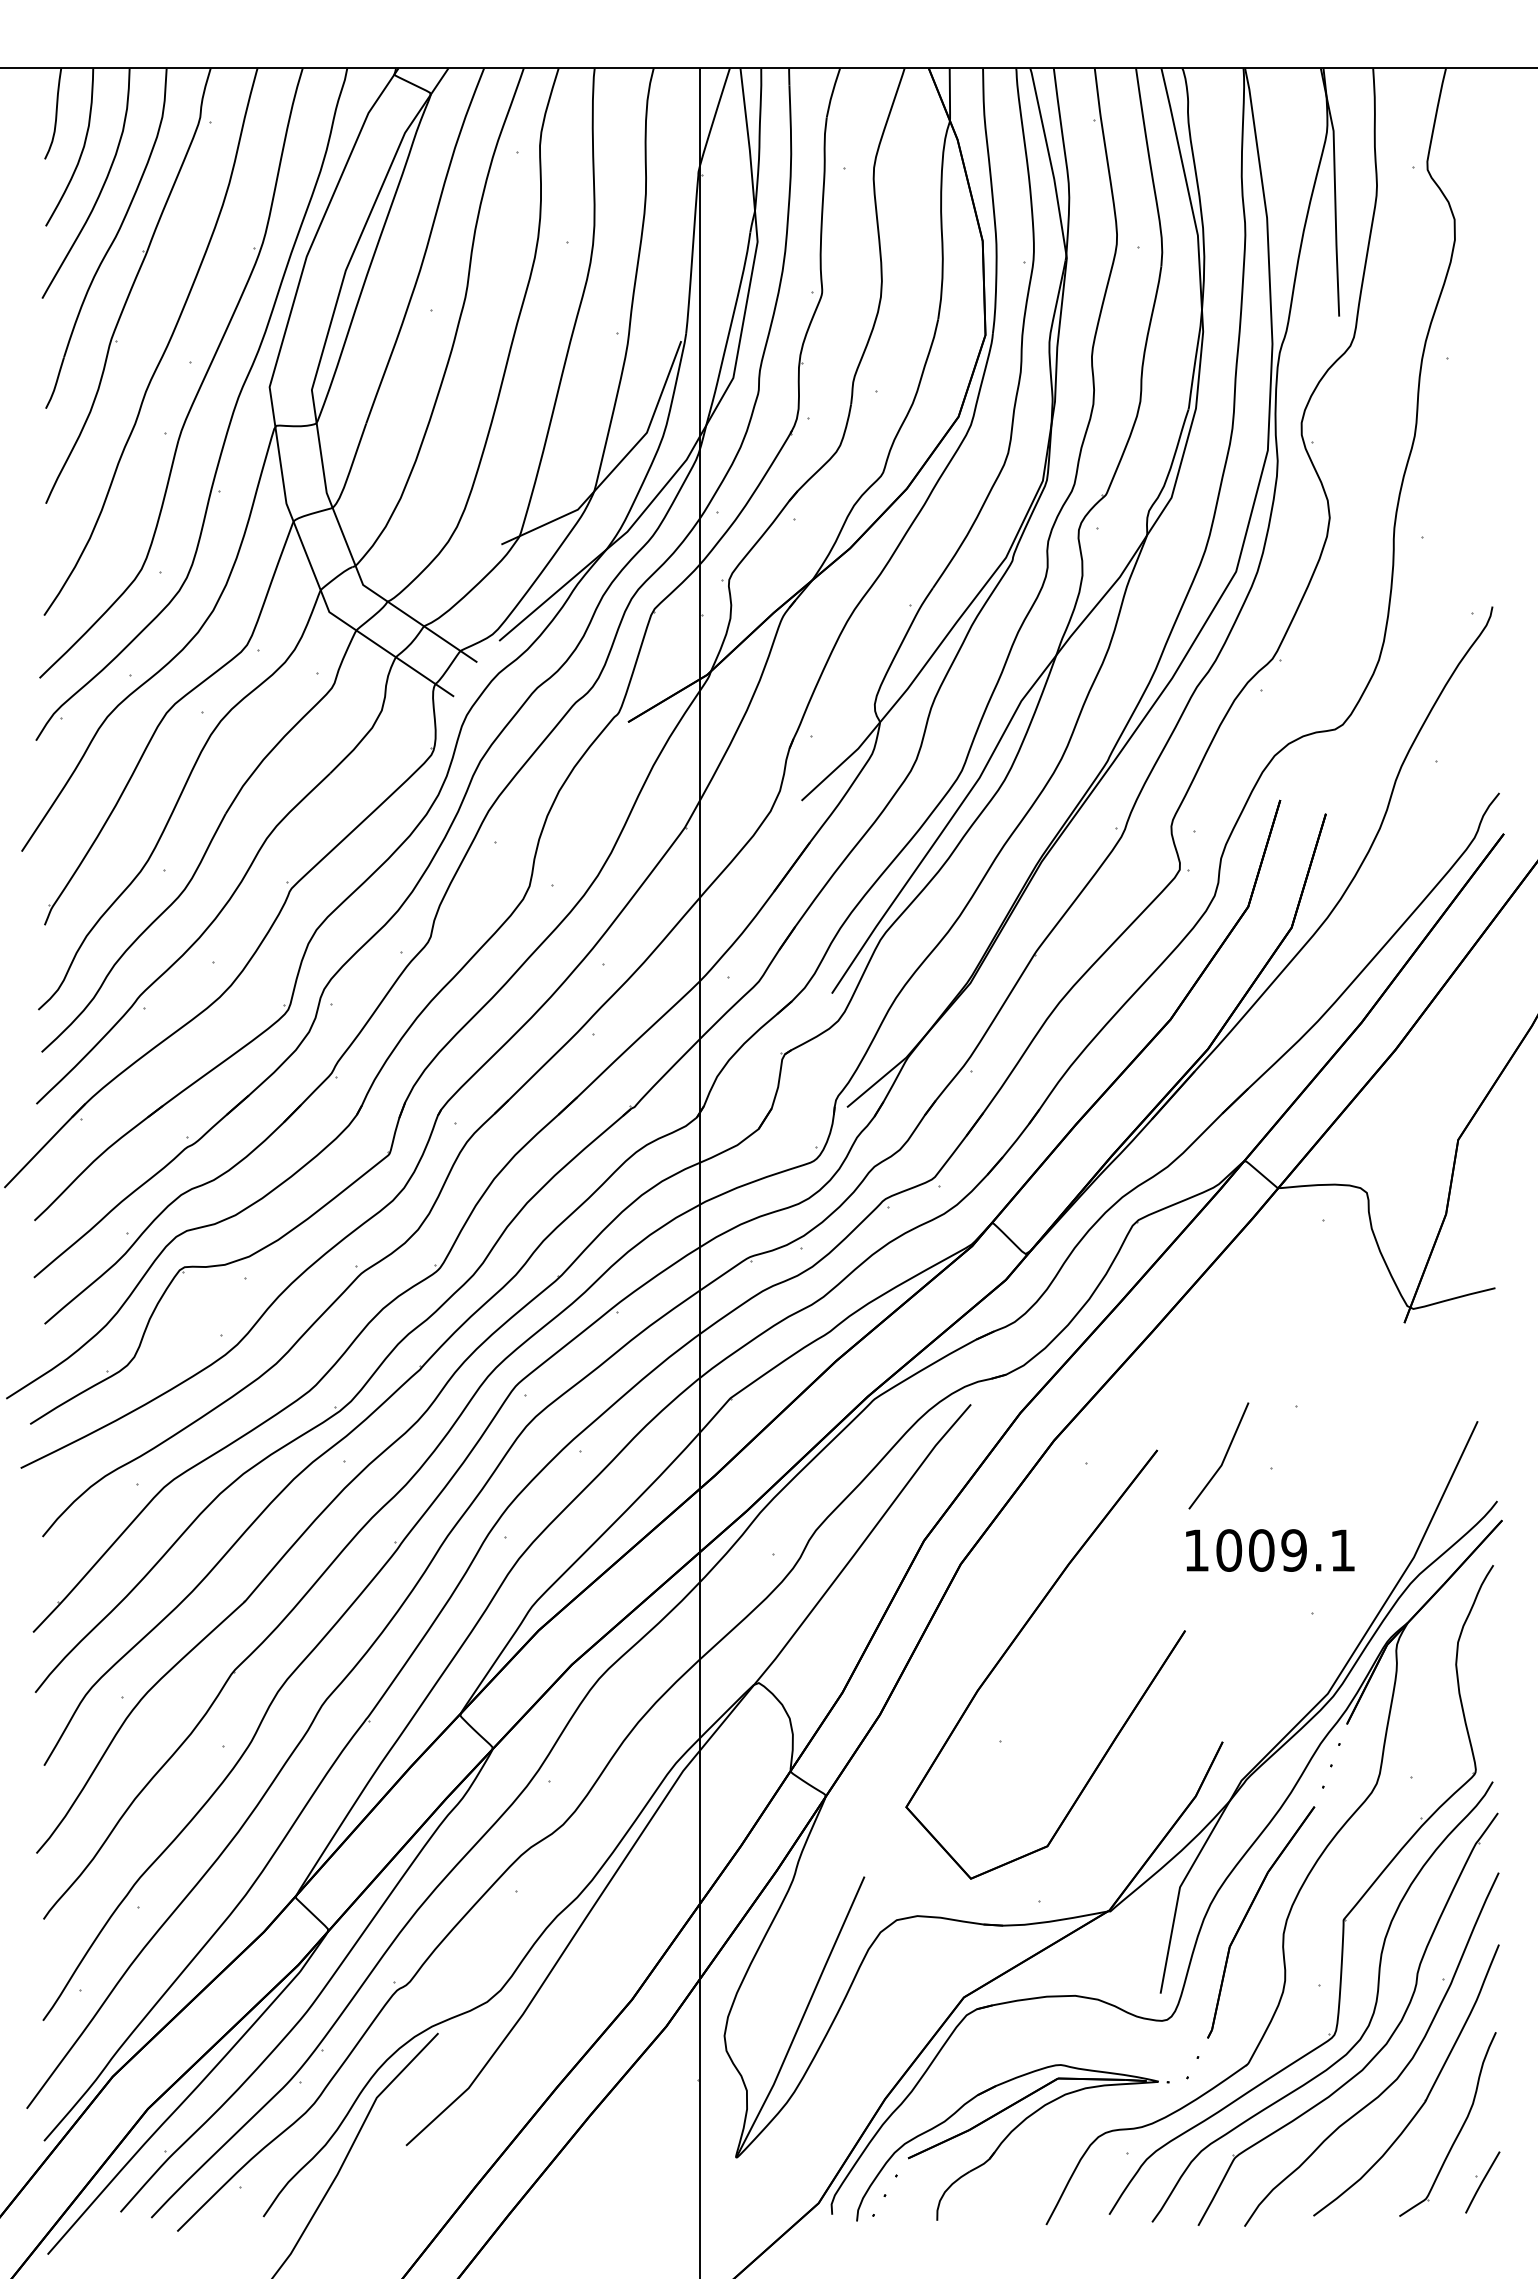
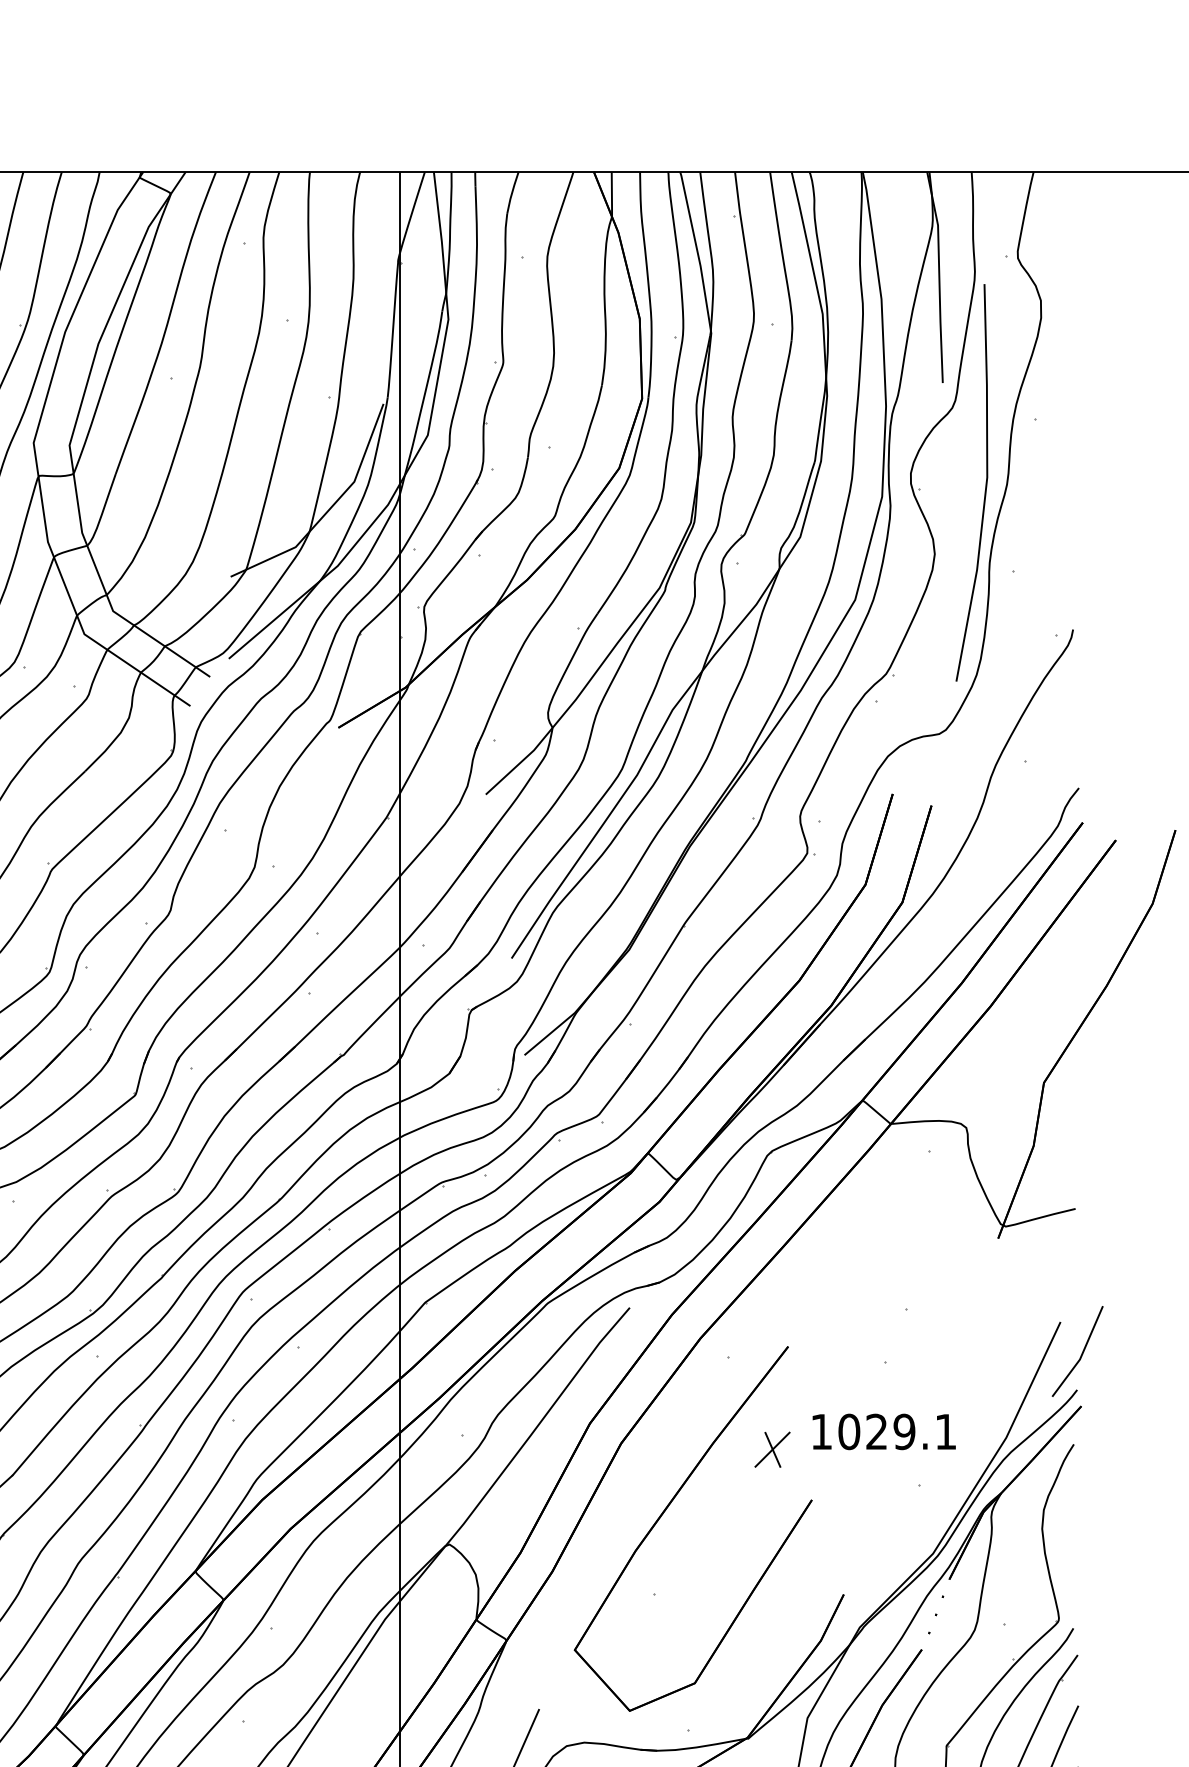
line: (1389, 434) -> (985, 483), added
line: (1223, 1458) -> (1081, 1353), moved
text: (1261, 1550) -> (876, 1431), 1009.1 -> 1029.1
part: (1138, 1571) -> (772, 1449), added

